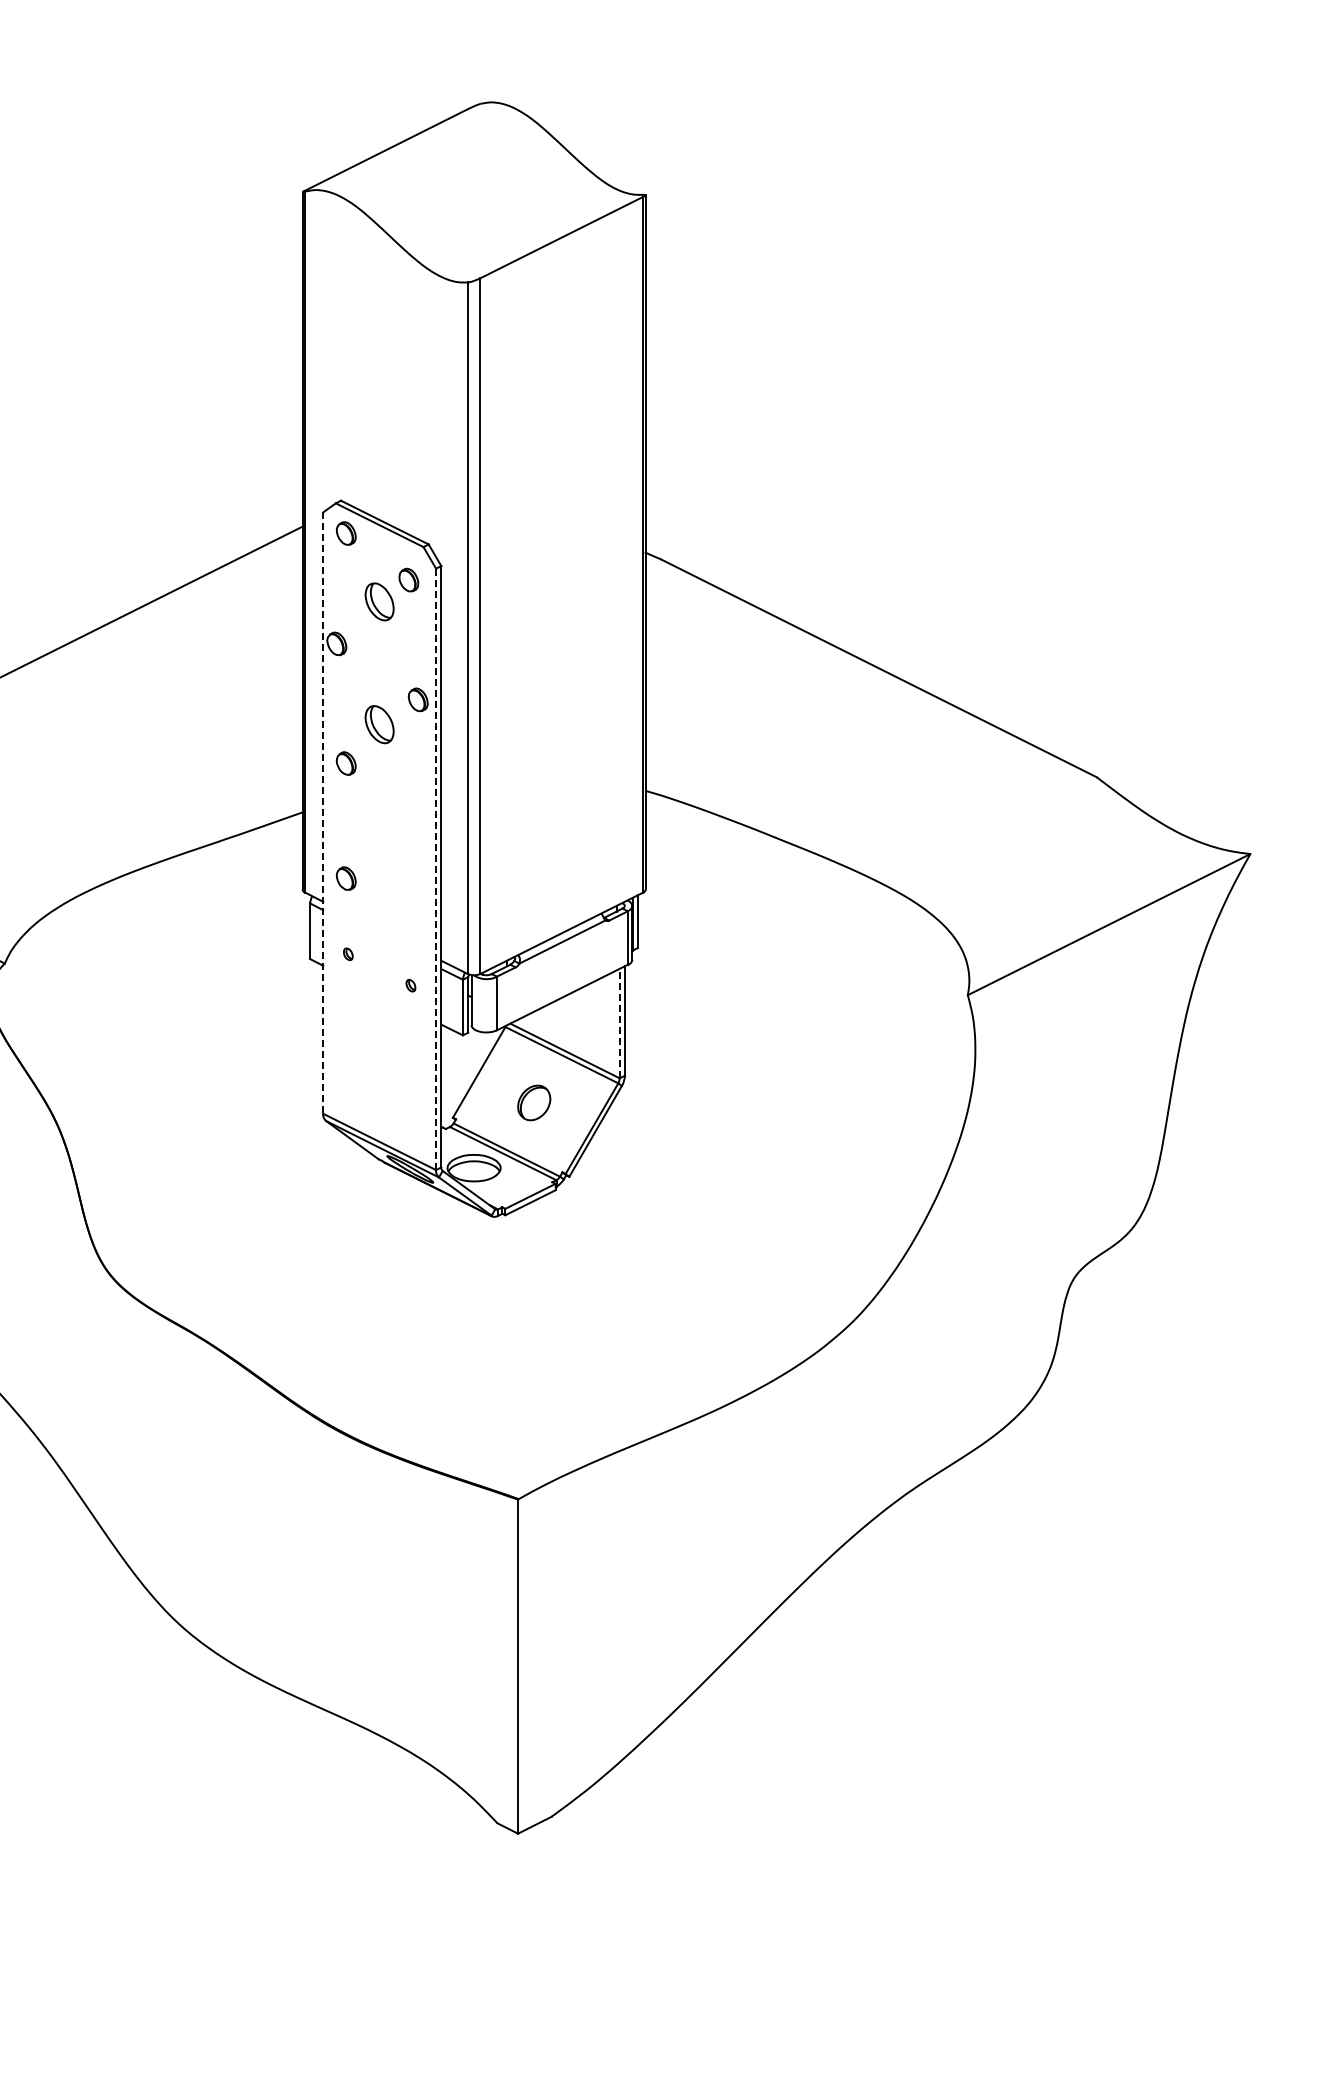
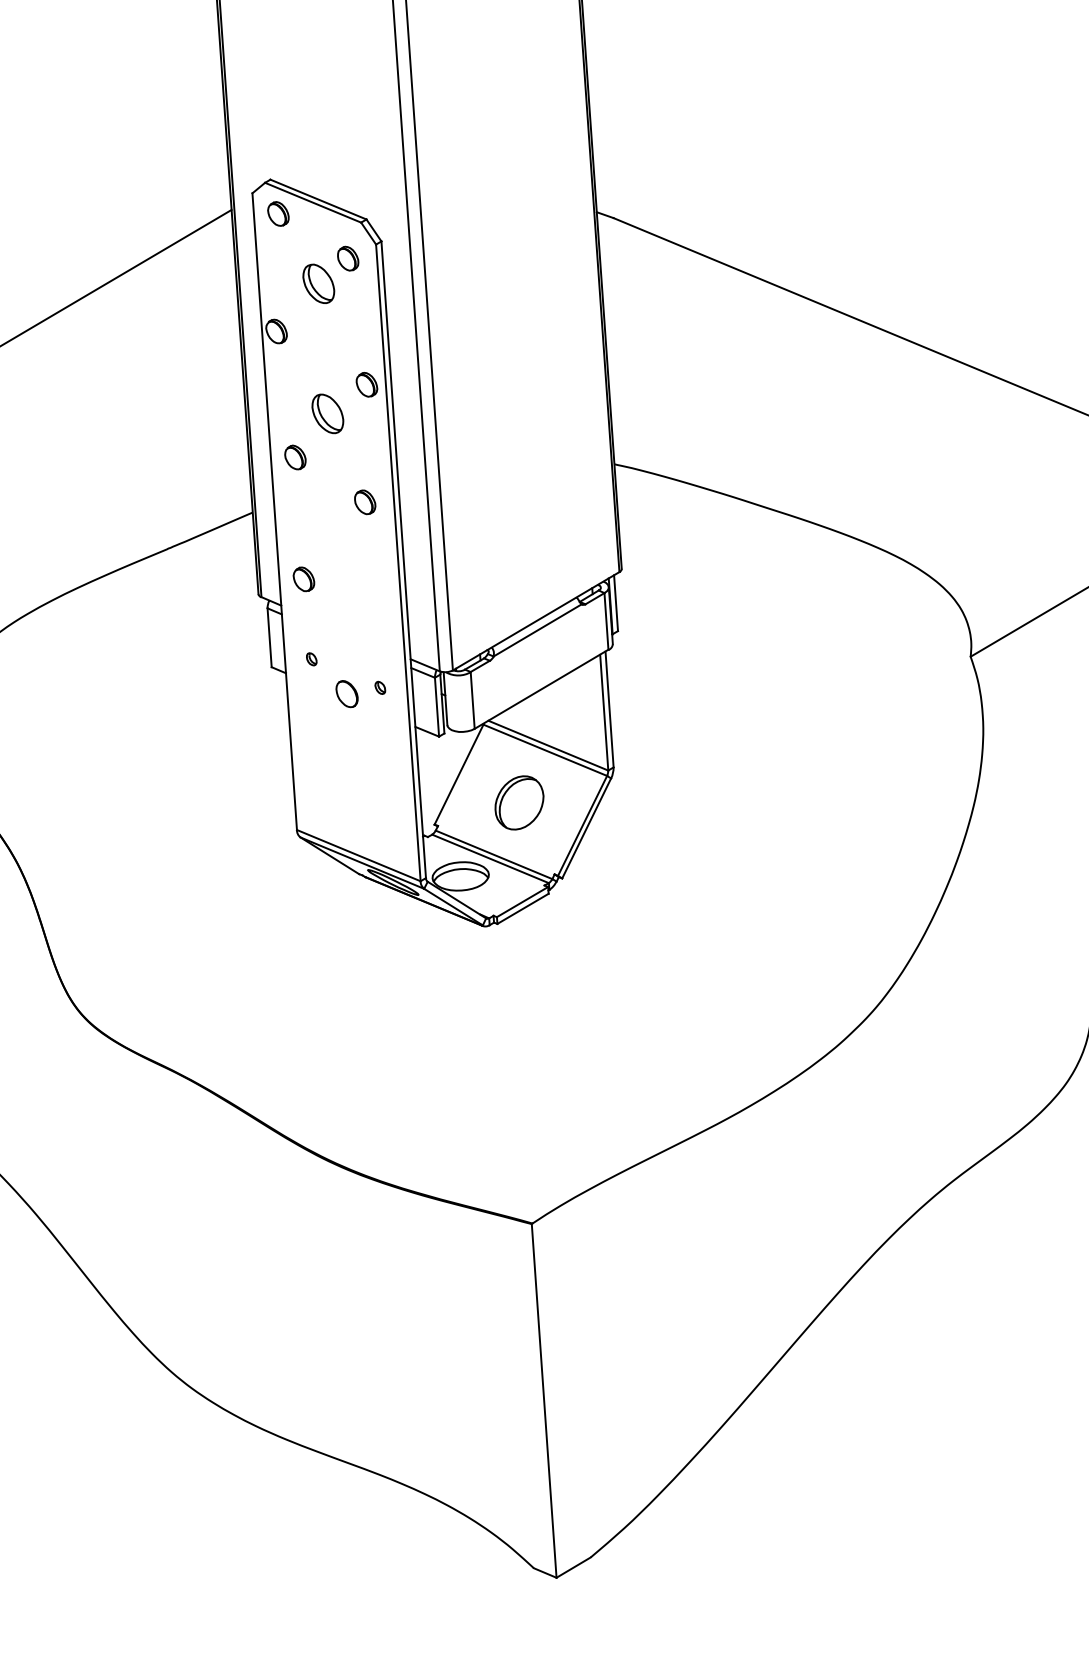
part: (408, 810) -> (364, 502), added
line: (323, 813) -> (275, 512), dashed -> solid
line: (436, 869) -> (398, 563), dashed -> solid
part: (378, 988) -> (346, 693), added
line: (619, 1023) -> (603, 712), dashed -> solid
part: (534, 1102) -> (519, 802), size x1.43

